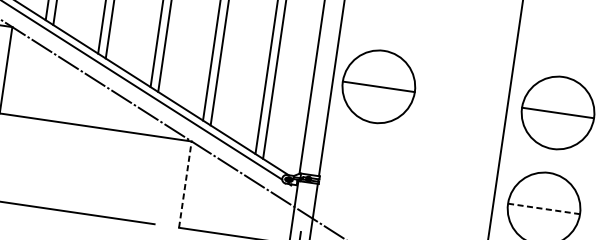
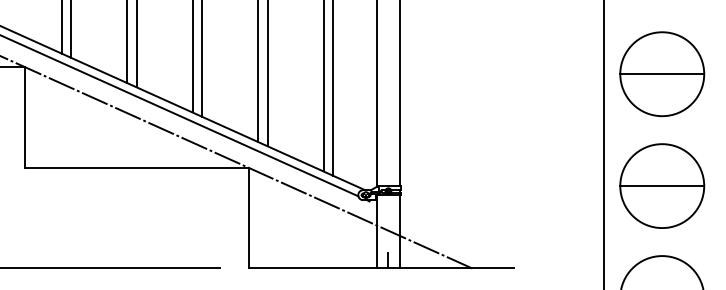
part: (379, 87) -> (453, 74), removed
line: (185, 184) -> (248, 217), dashed -> solid
line: (544, 209) -> (662, 186), dashed -> solid

